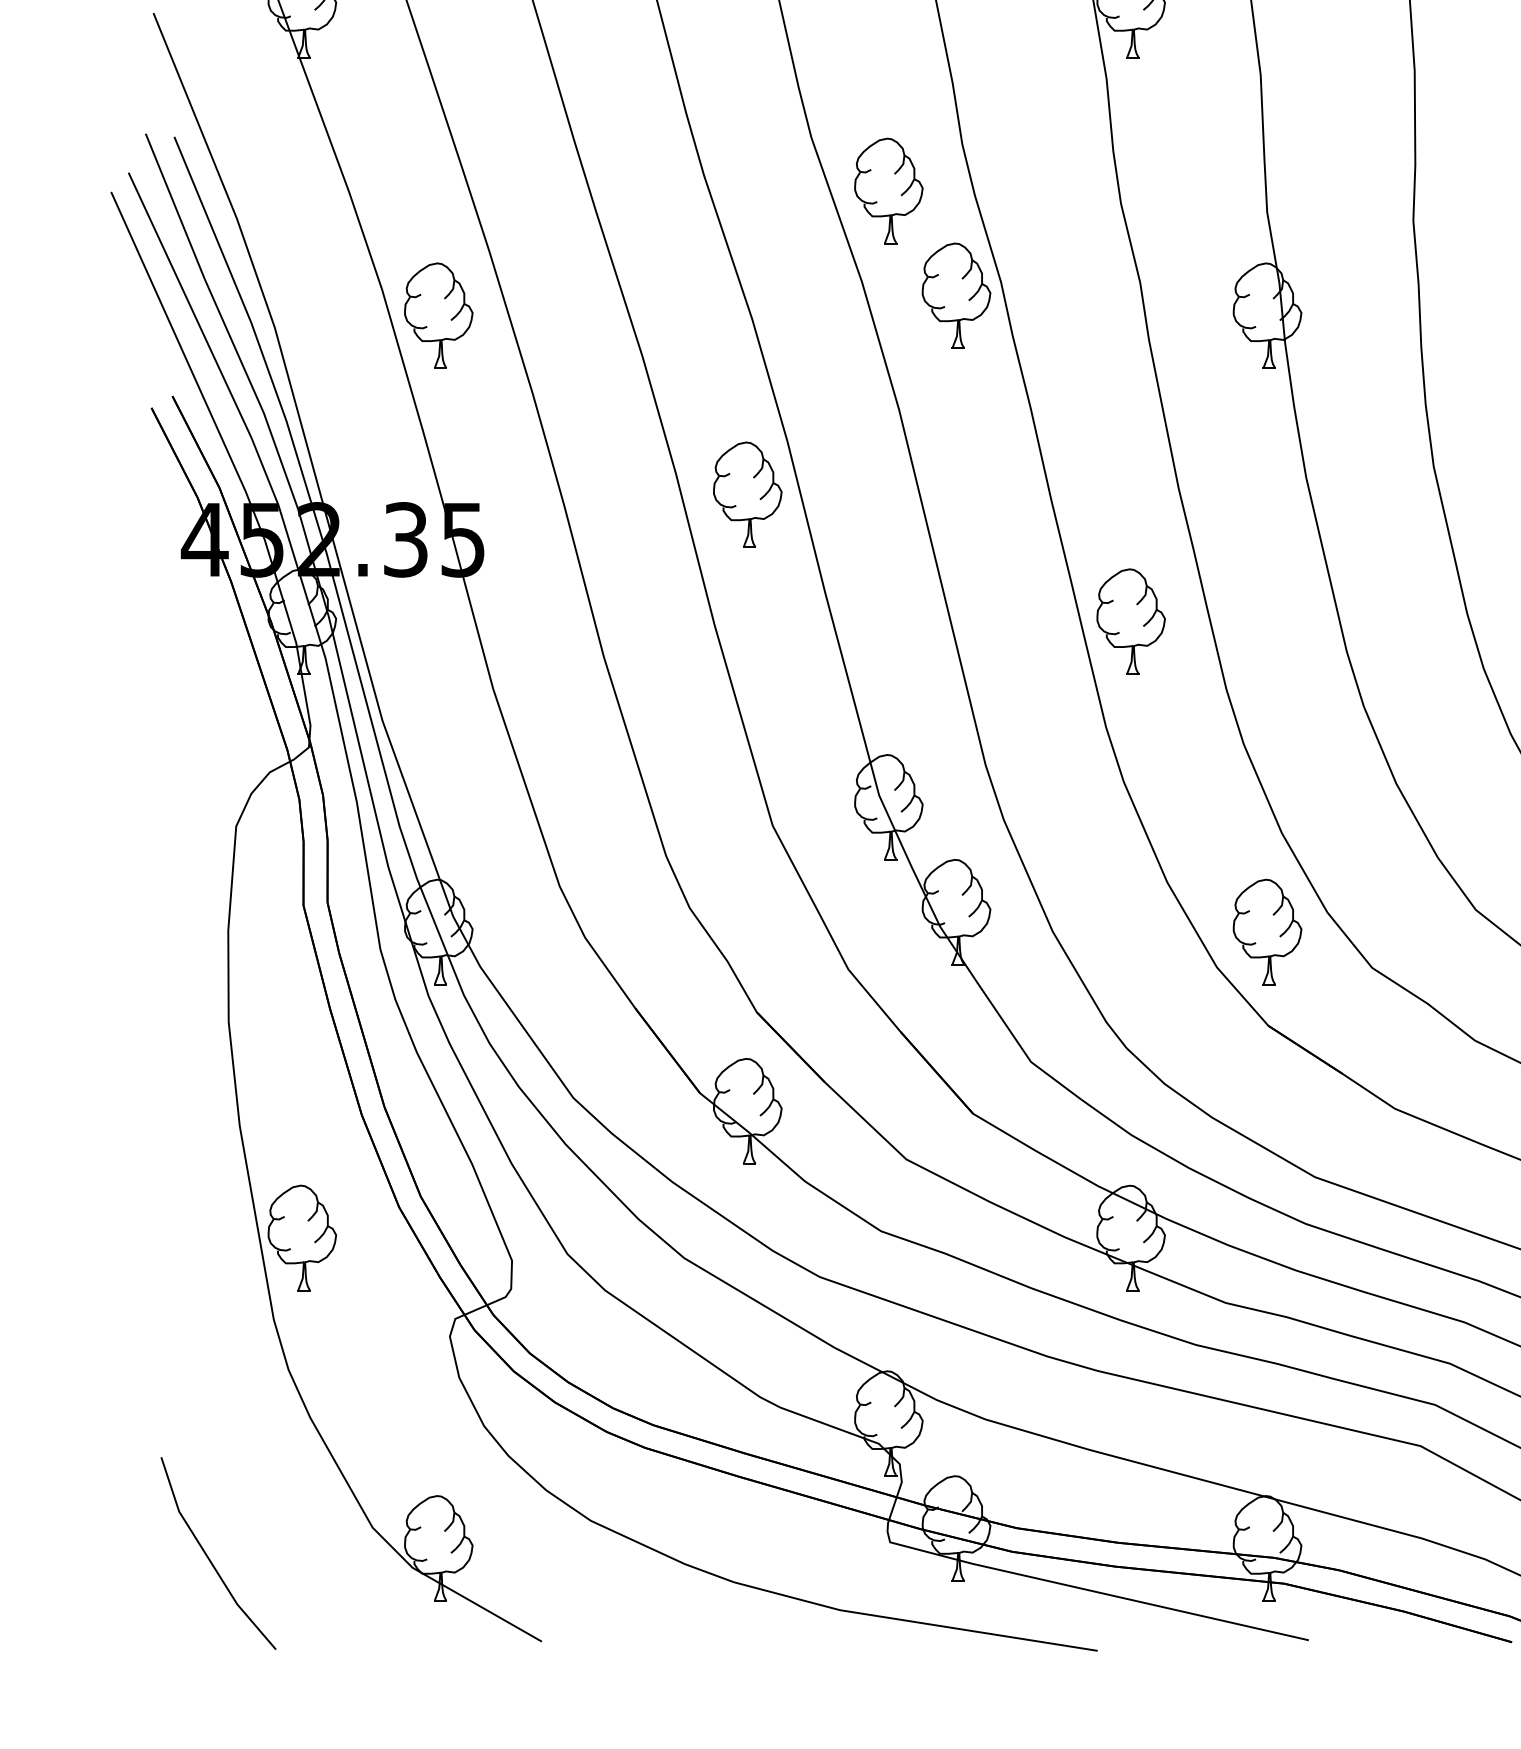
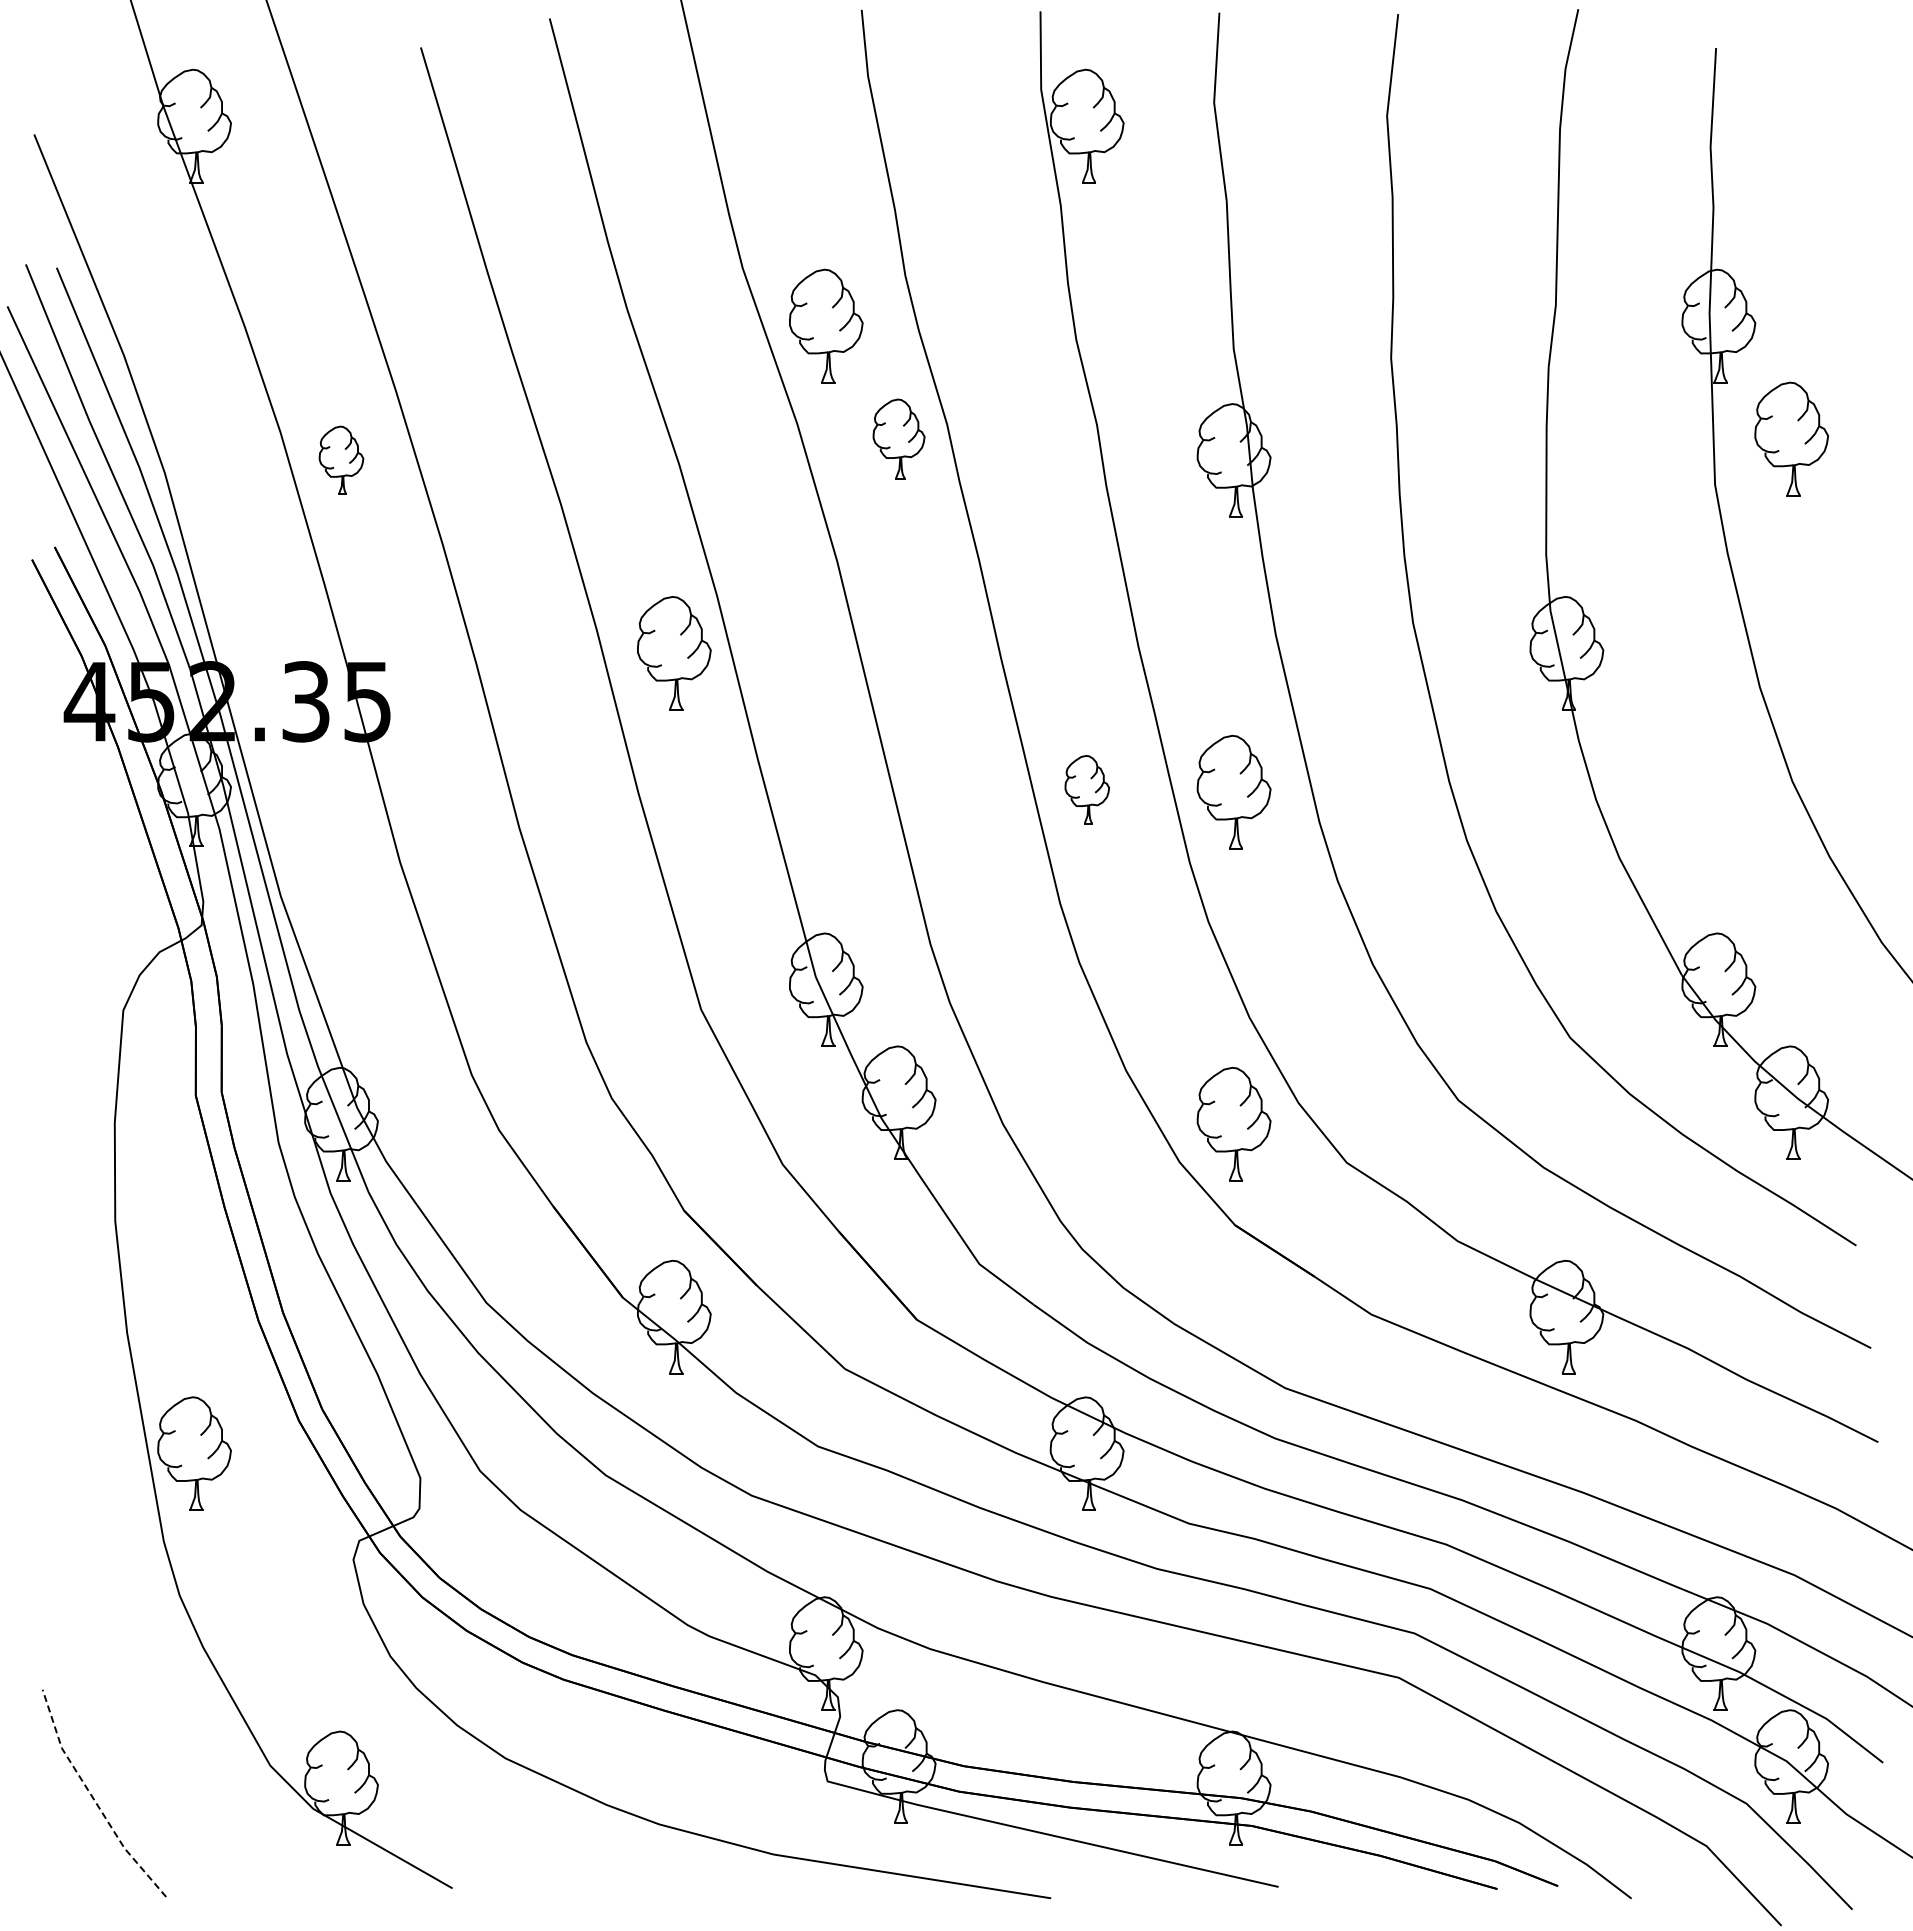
part: (955, 295) -> (898, 438), size x0.7
part: (438, 315) -> (341, 460), size x0.6
part: (1131, 621) -> (1087, 789), size x0.6
part: (1266, 623) -> (1233, 791), added
line: (209, 1559) -> (94, 1799), solid -> dashed

